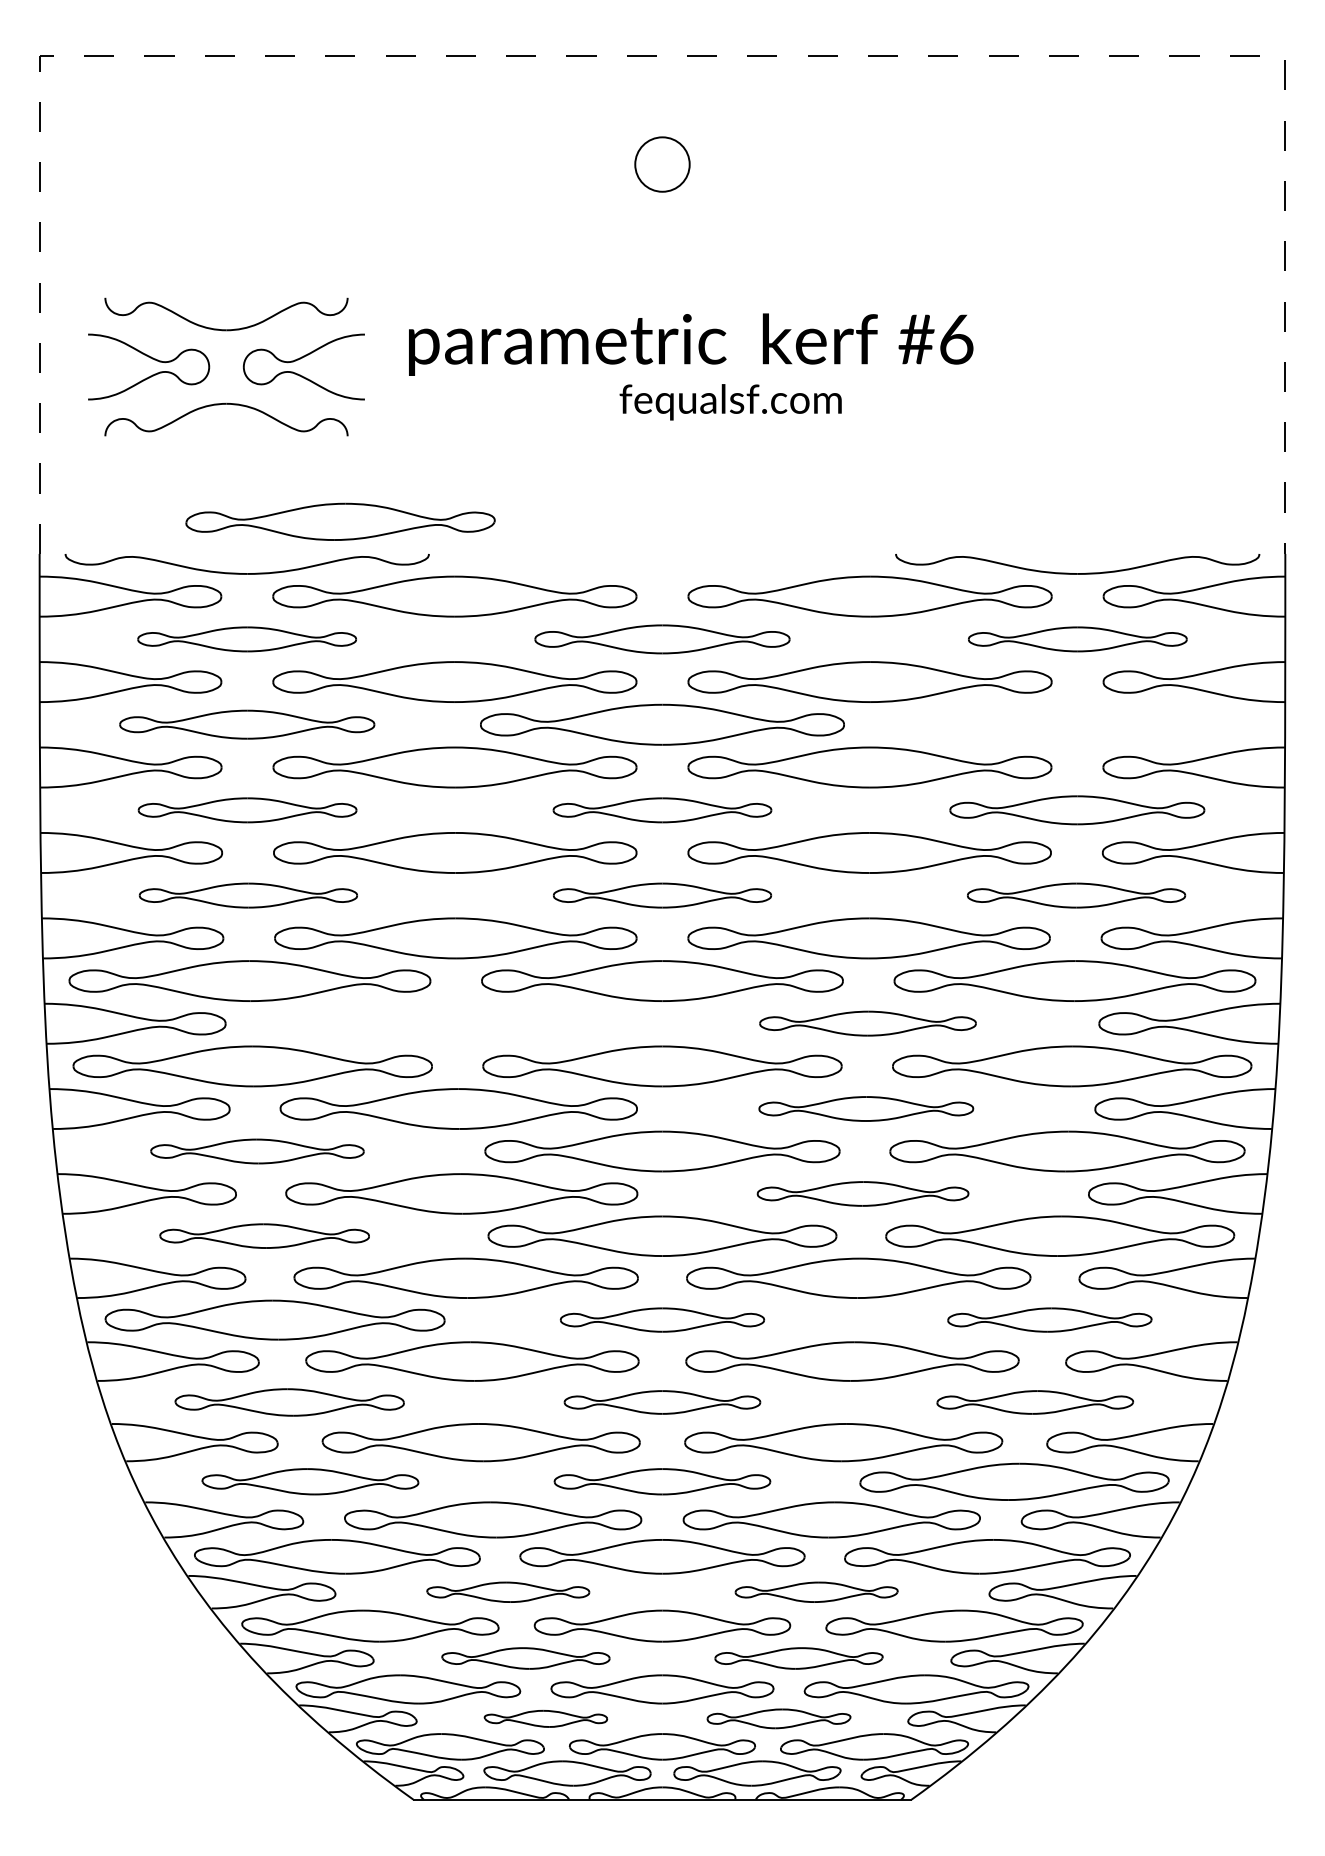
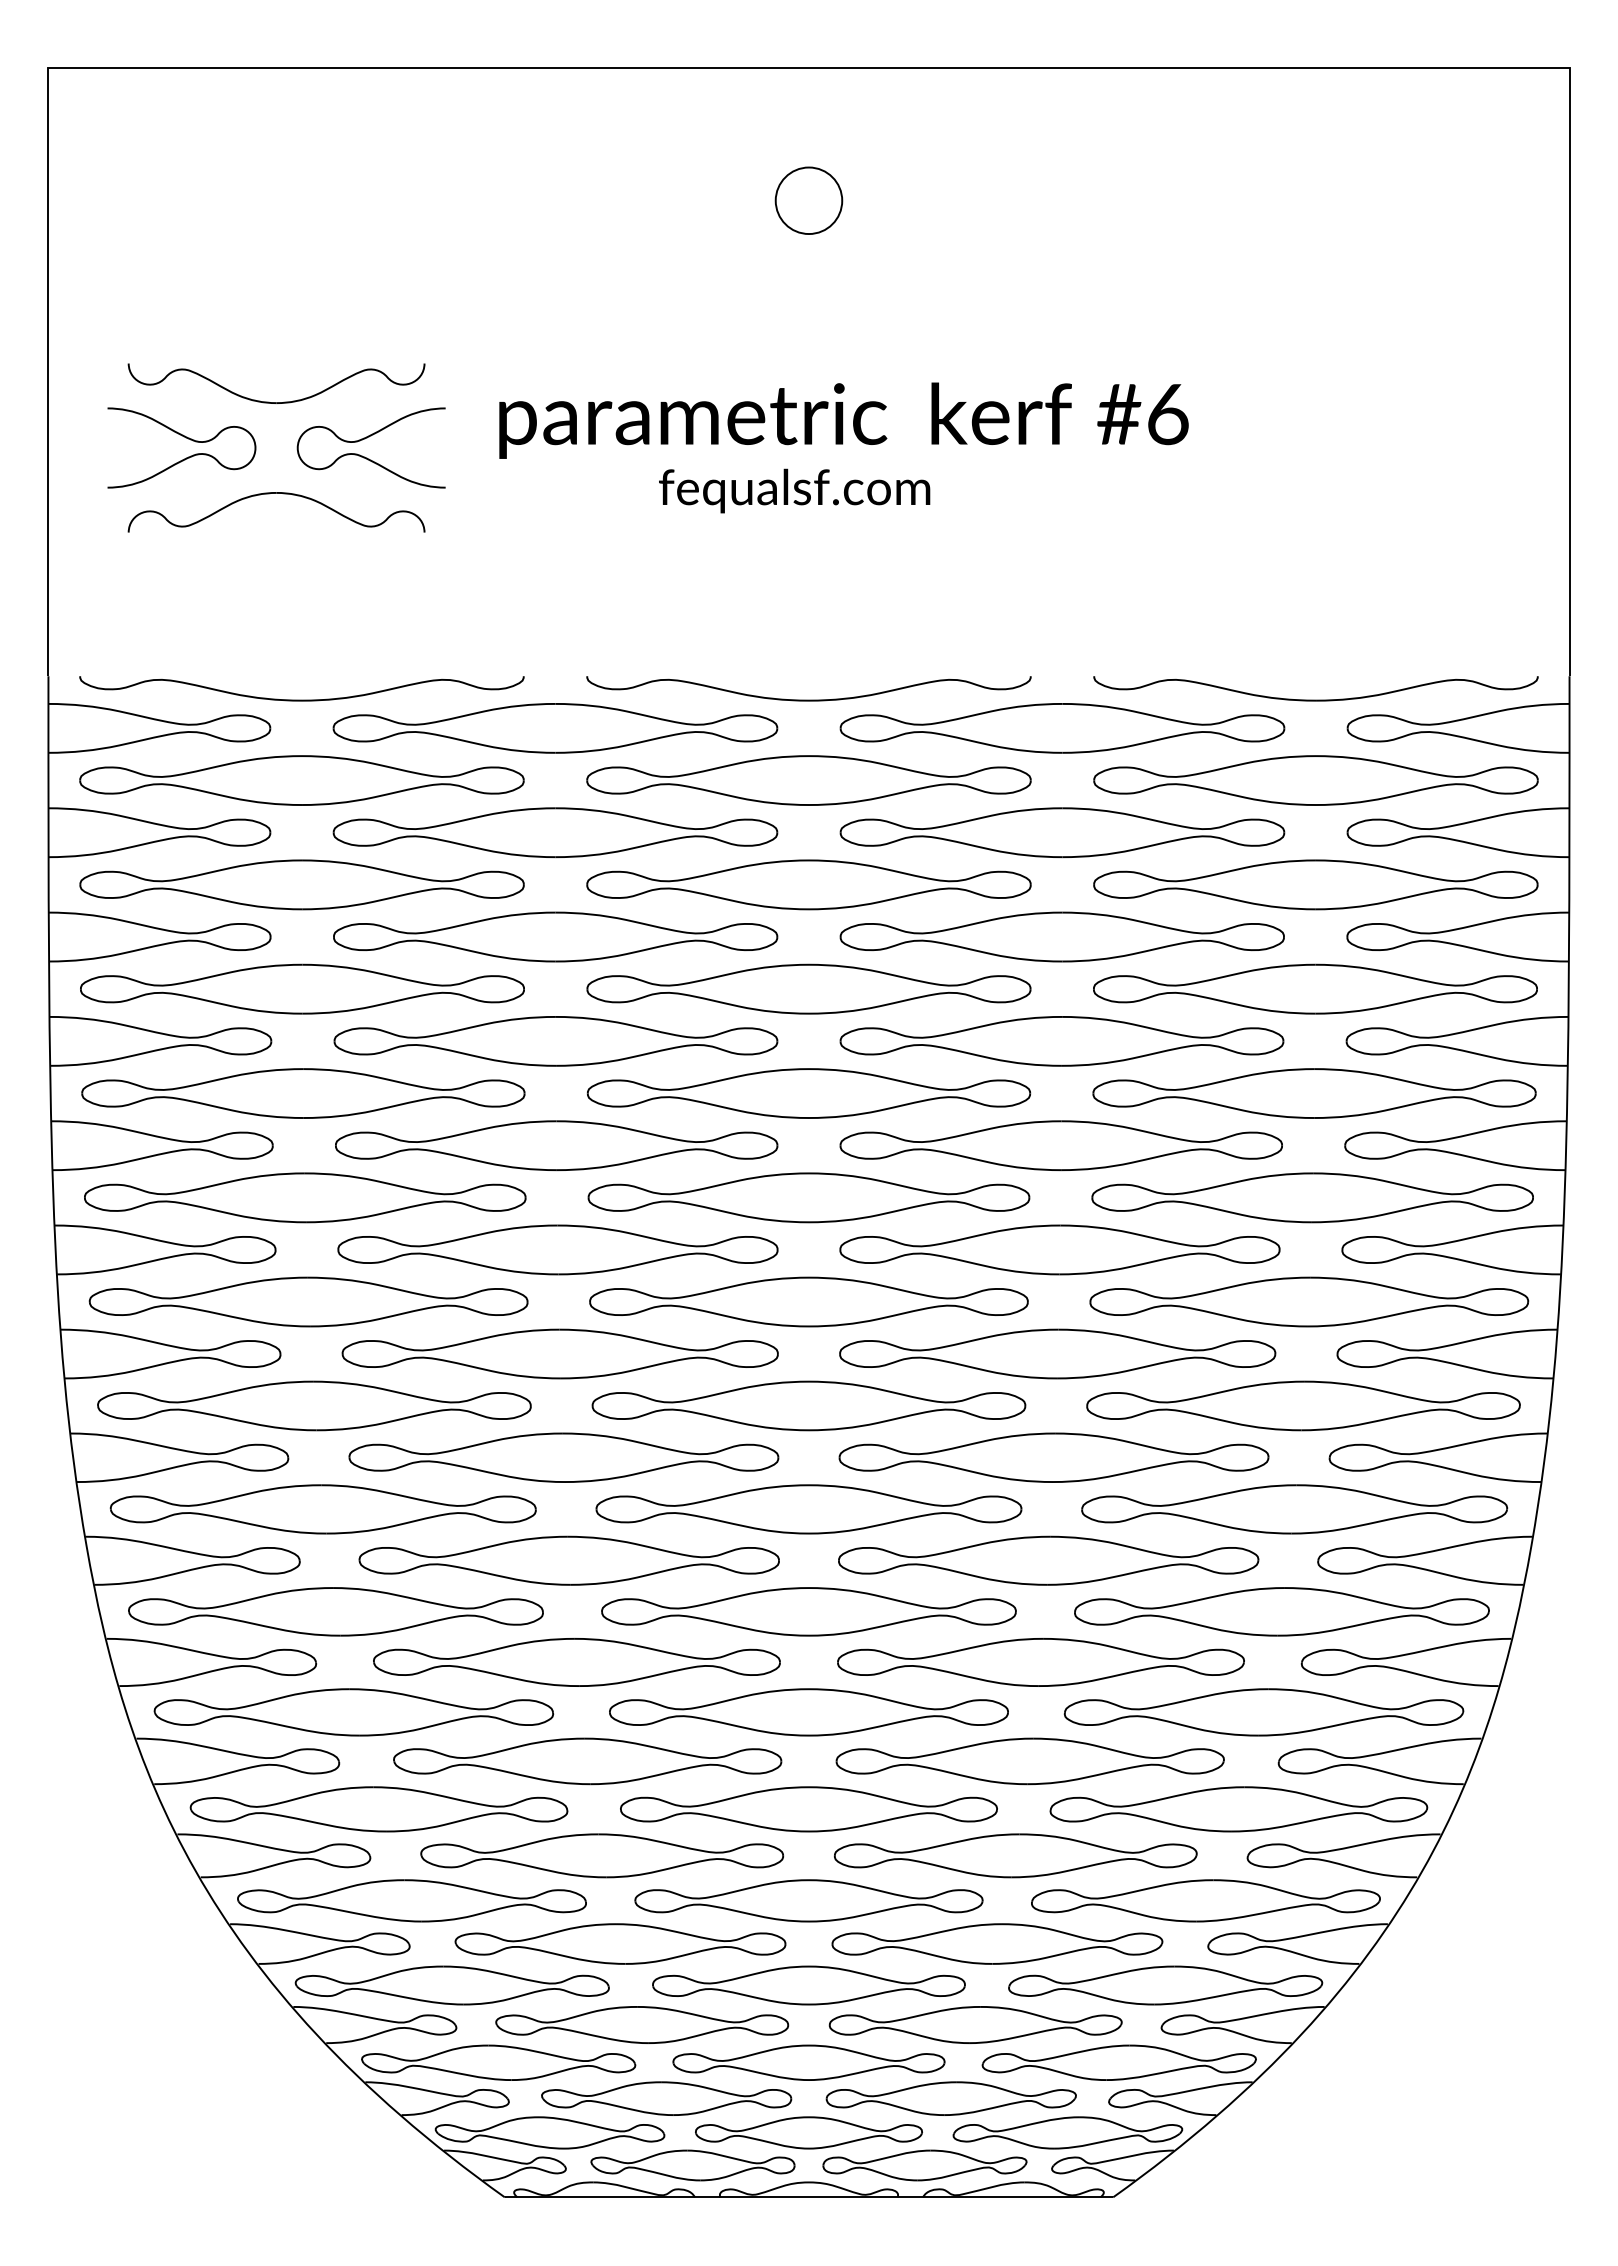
line: (662, 55) -> (809, 67), dashed -> solid
text: (730, 402) -> (794, 491), moved
part: (340, 521) -> (415, 636), removed
part: (662, 573) -> (809, 700), added
part: (246, 639) -> (301, 780), size x1.67
part: (662, 639) -> (809, 780), size x1.43
part: (1077, 639) -> (1315, 780), size x1.67
part: (246, 724) -> (301, 884), size x1.43
part: (1077, 724) -> (1315, 884), added
part: (247, 810) -> (302, 989), size x1.67
part: (662, 810) -> (809, 989), size x1.67
part: (1077, 810) -> (1315, 989), size x1.43
part: (248, 895) -> (303, 1093), size x1.67
part: (662, 895) -> (809, 1093), size x1.67
part: (1076, 895) -> (1314, 1093), size x1.67
part: (456, 1023) -> (557, 1249), added
part: (867, 1023) -> (1059, 1249), size x1.67
part: (866, 1108) -> (1058, 1353), size x1.67
part: (257, 1151) -> (314, 1405), size x1.67
part: (862, 1193) -> (1053, 1457), size x1.67
part: (264, 1235) -> (323, 1508), size x1.67
part: (662, 1319) -> (809, 1611), size x1.67
part: (1049, 1319) -> (1281, 1611), size x1.67
part: (289, 1402) -> (353, 1712), size x1.43
part: (662, 1402) -> (809, 1712), size x1.67
part: (1035, 1402) -> (1264, 1712), size x1.67
part: (310, 1481) -> (379, 1808), size x1.43
part: (662, 1481) -> (809, 1808), size x1.43
part: (508, 1592) -> (620, 1944), size x1.67
part: (816, 1592) -> (997, 1944), size x1.67
part: (525, 1658) -> (641, 2025), size x1.43
part: (798, 1658) -> (975, 2025), size x1.43
part: (545, 1718) -> (666, 2098), size x1.67
part: (778, 1718) -> (950, 2098), size x1.43

